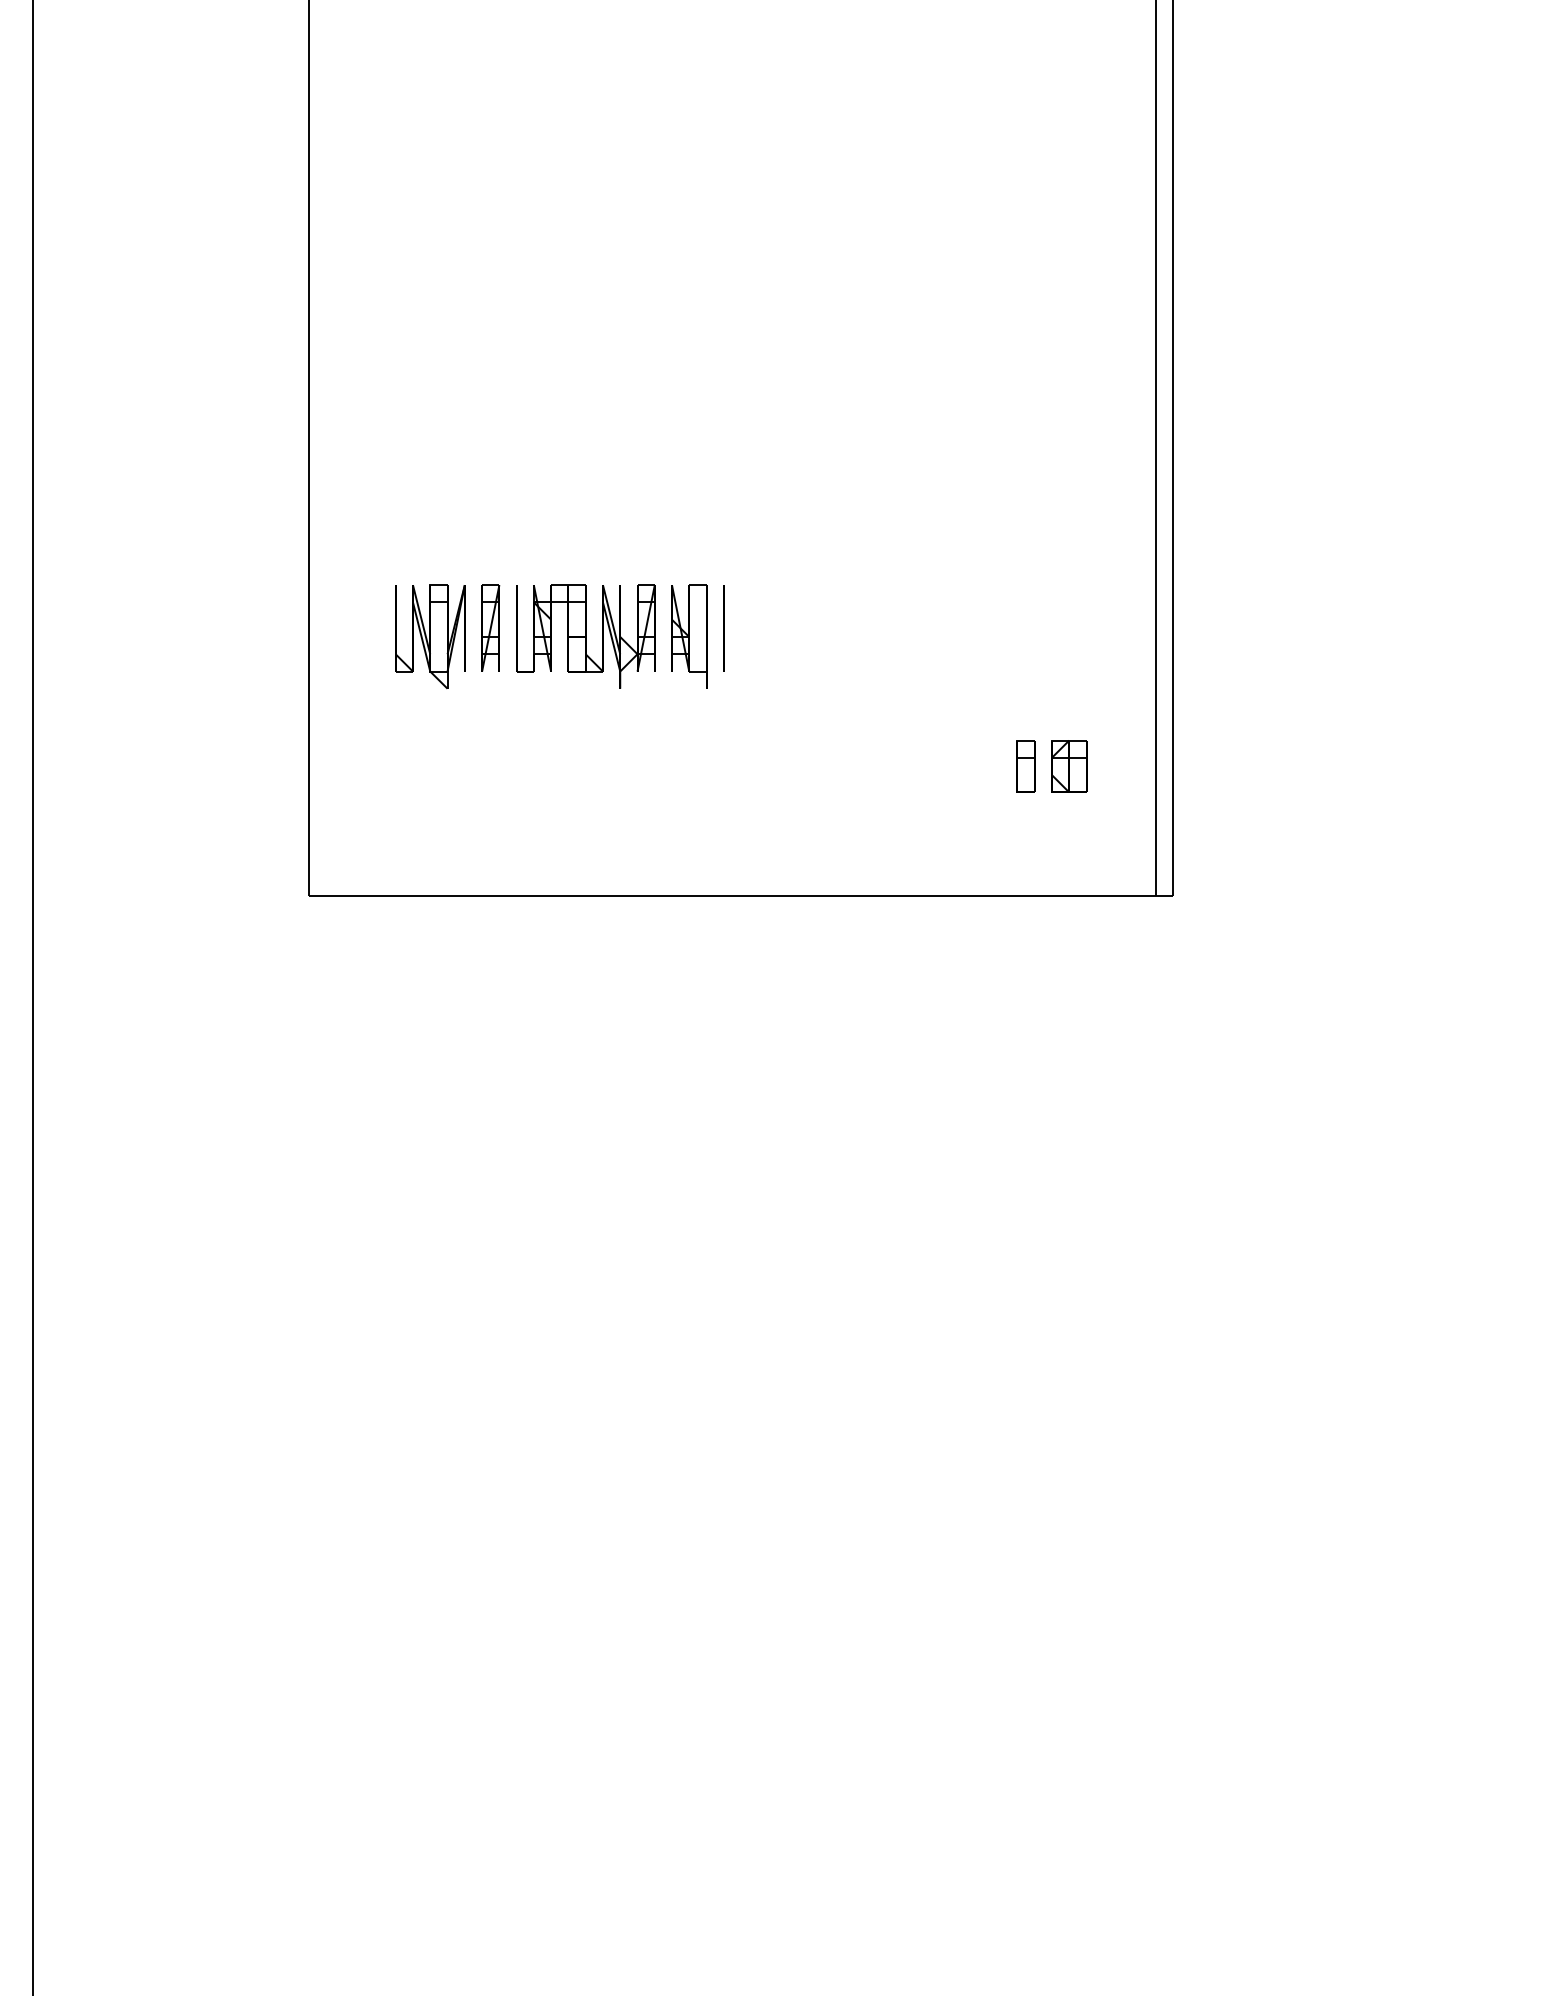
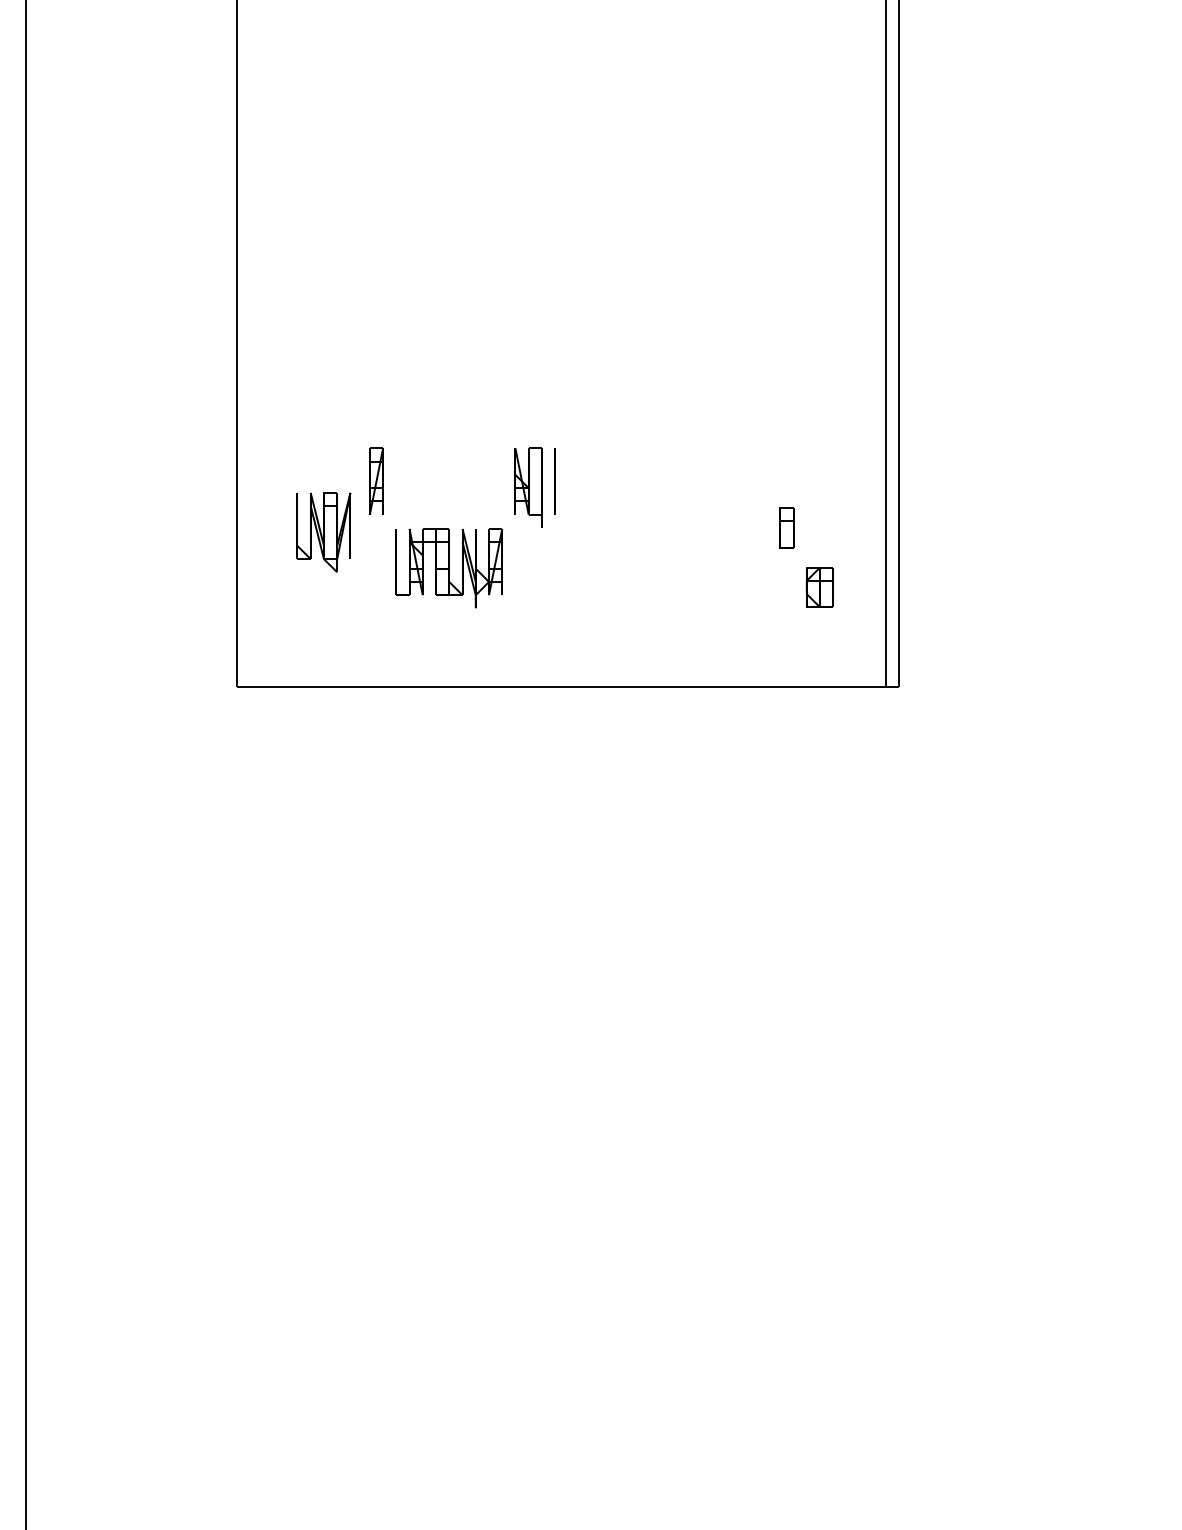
part: (430, 636) -> (324, 532), moved
part: (585, 636) -> (449, 568), moved
part: (1025, 766) -> (786, 527), moved

